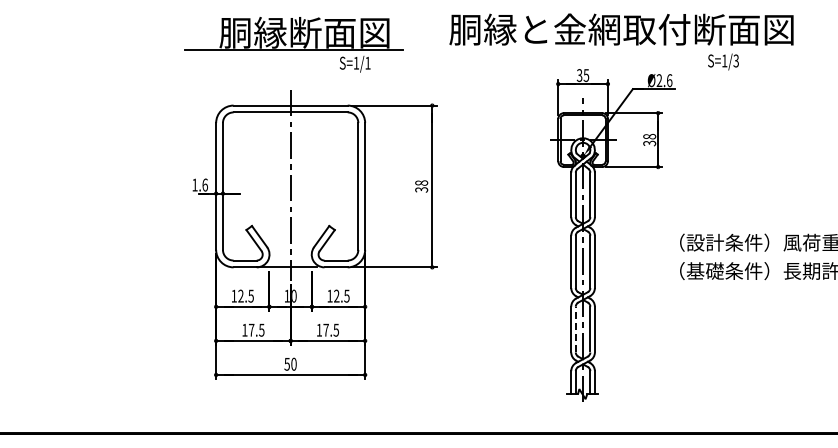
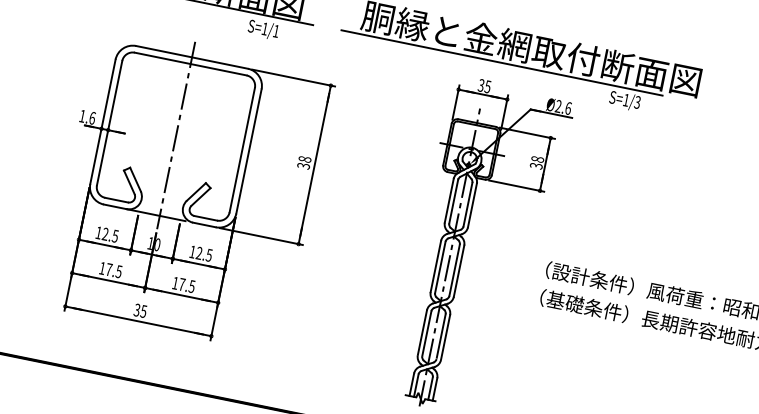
line: (595, 49) -> (501, 63), added
line: (575, 329) -> (426, 333), dashed -> solid
text: (290, 363) -> (140, 310), 50 -> 35

